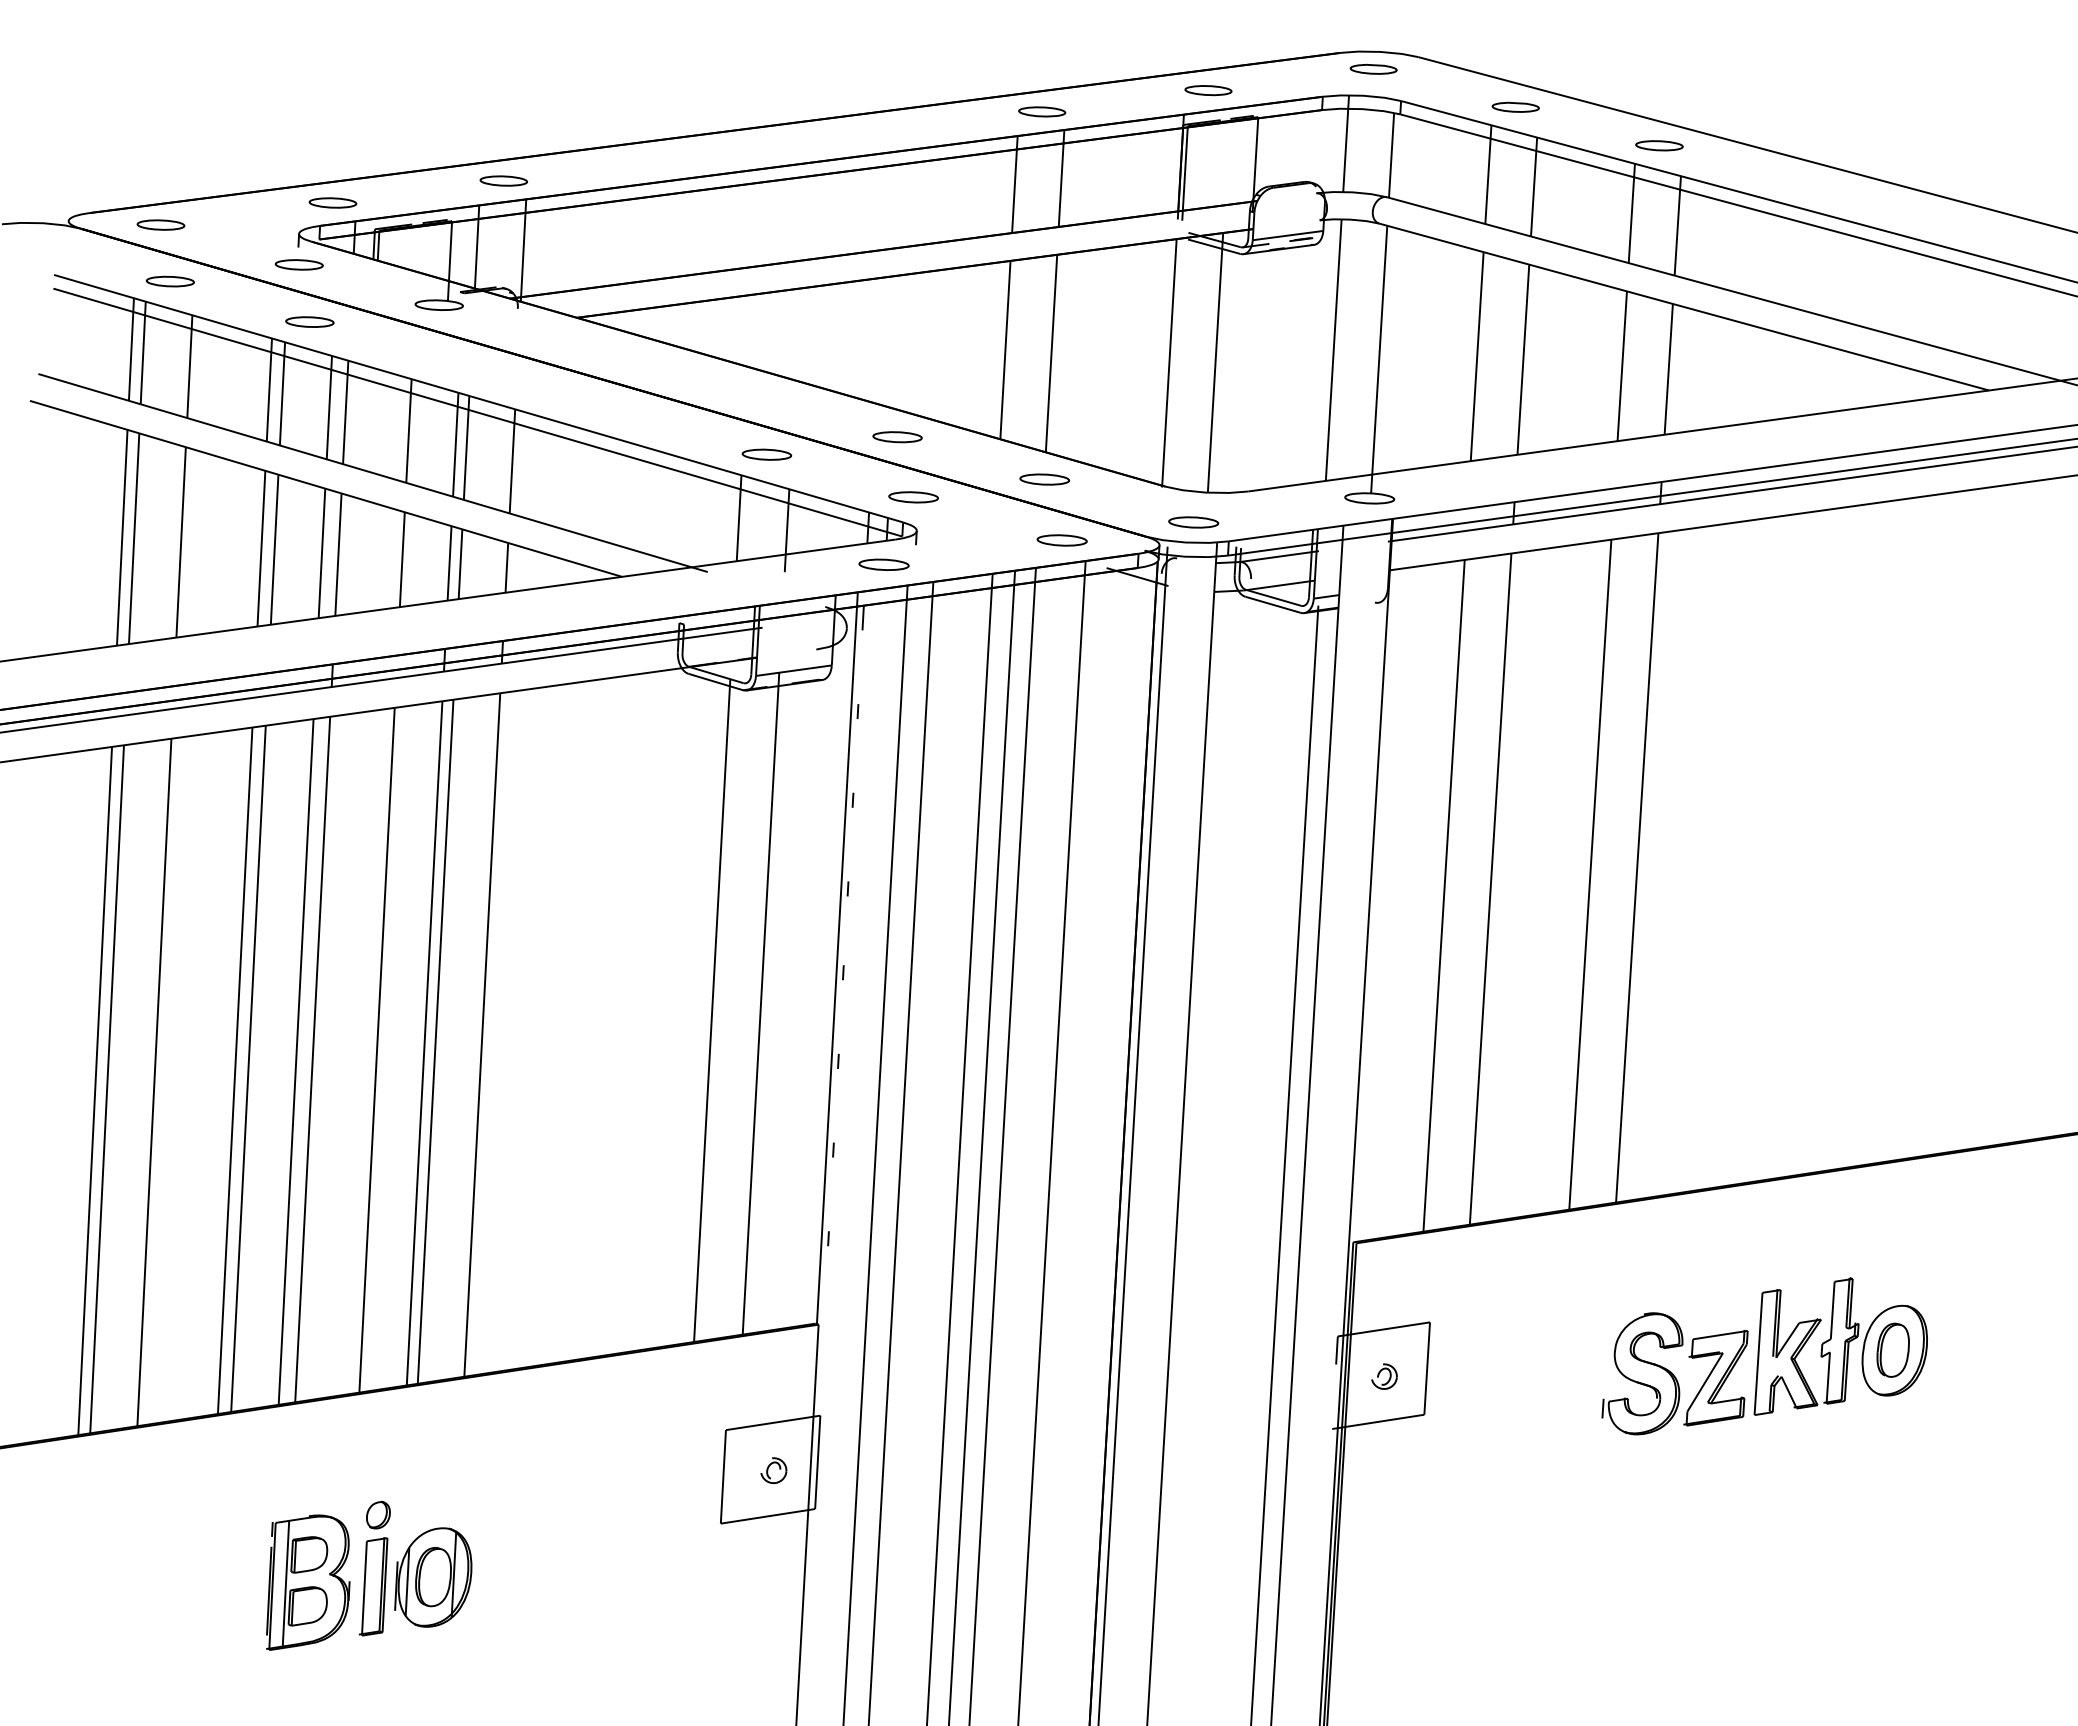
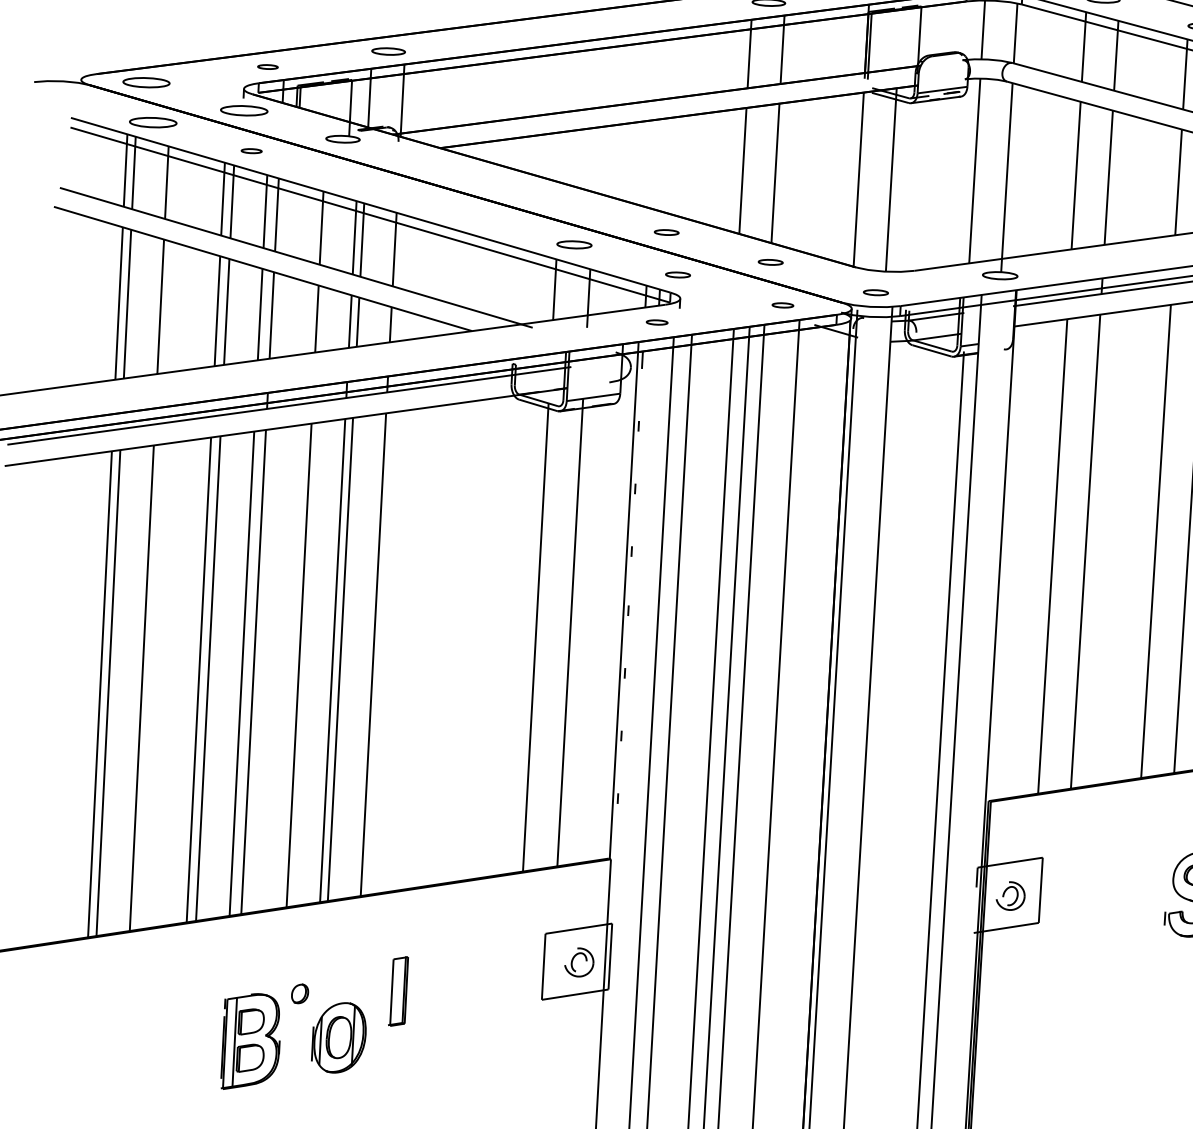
part: (332, 202) -> (267, 66), size x0.6
part: (160, 224) -> (146, 82), size x1.4
part: (298, 264) -> (243, 110), size x1.4
part: (169, 281) -> (152, 122), size x1.4
part: (309, 321) -> (251, 150), size x0.6
part: (897, 437) -> (666, 232), size x0.7
part: (1044, 479) -> (770, 262), size x0.7
part: (913, 497) -> (677, 275), size x0.7
part: (1193, 522) -> (875, 292), size x0.7
part: (1061, 540) -> (782, 305), size x0.6
part: (883, 564) -> (656, 322), size x0.6
part: (1384, 1376) -> (1010, 895), size x1.6
part: (773, 1470) -> (579, 962), size x1.6
part: (373, 1586) -> (398, 991), moved

